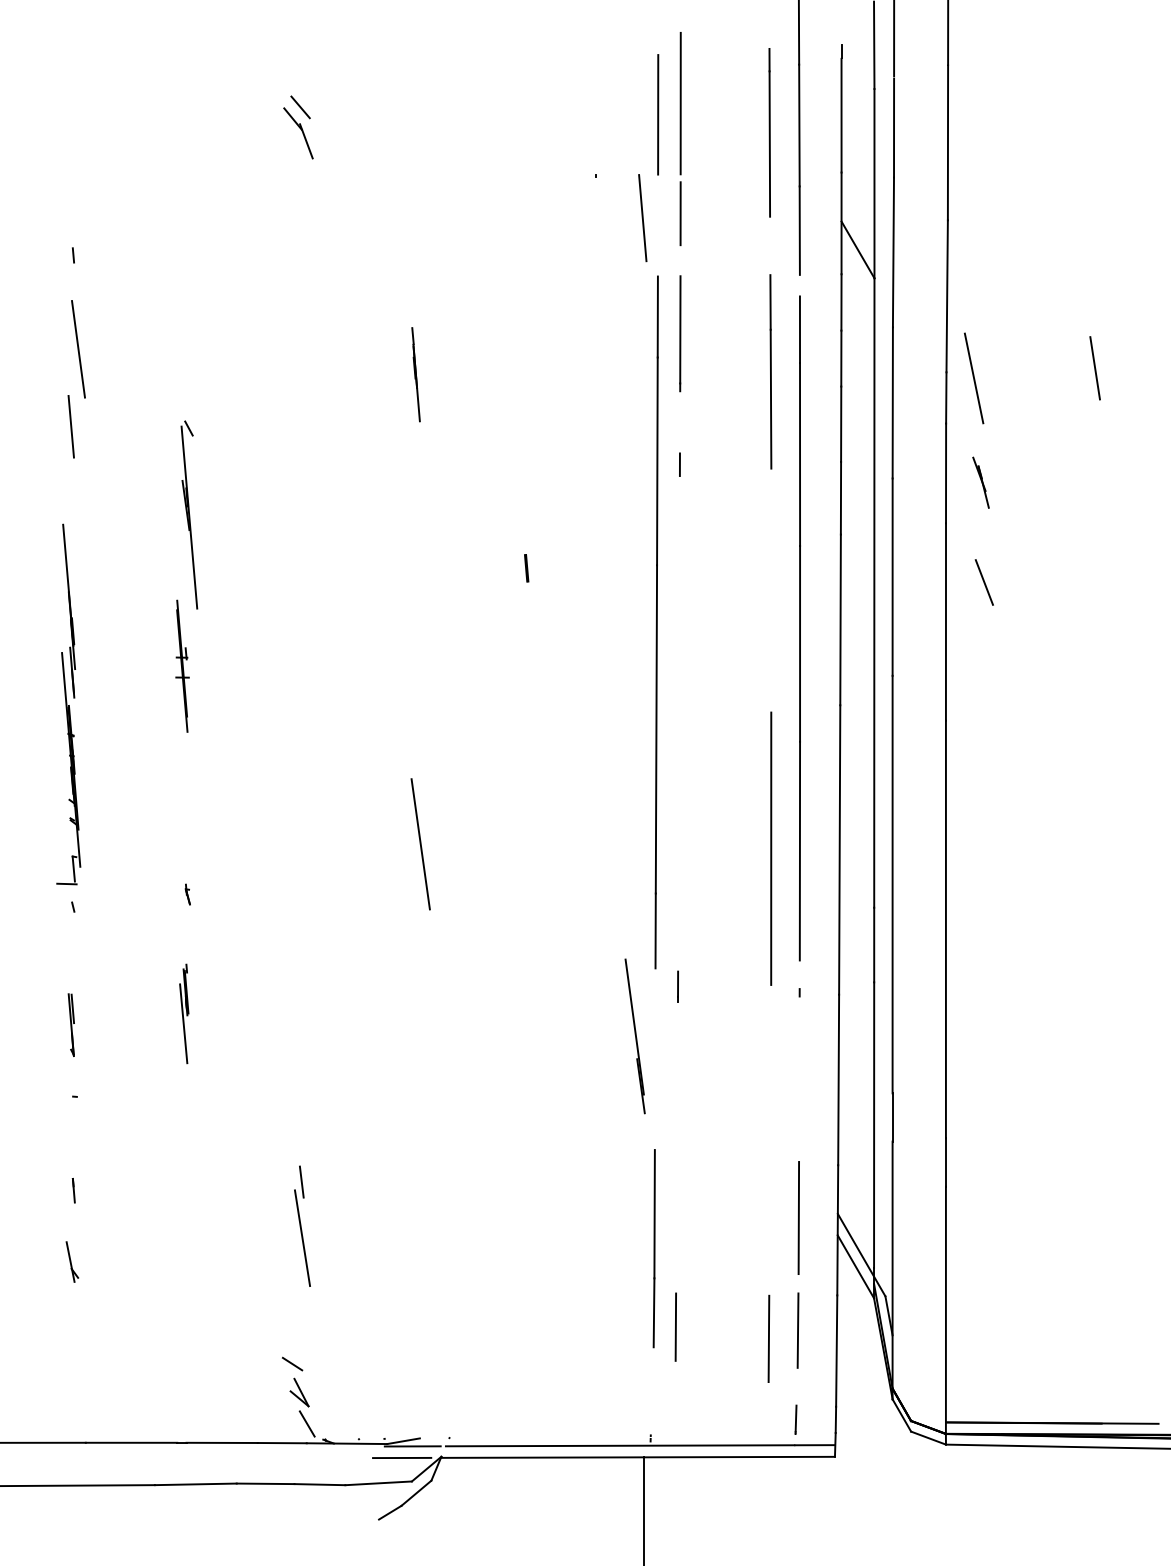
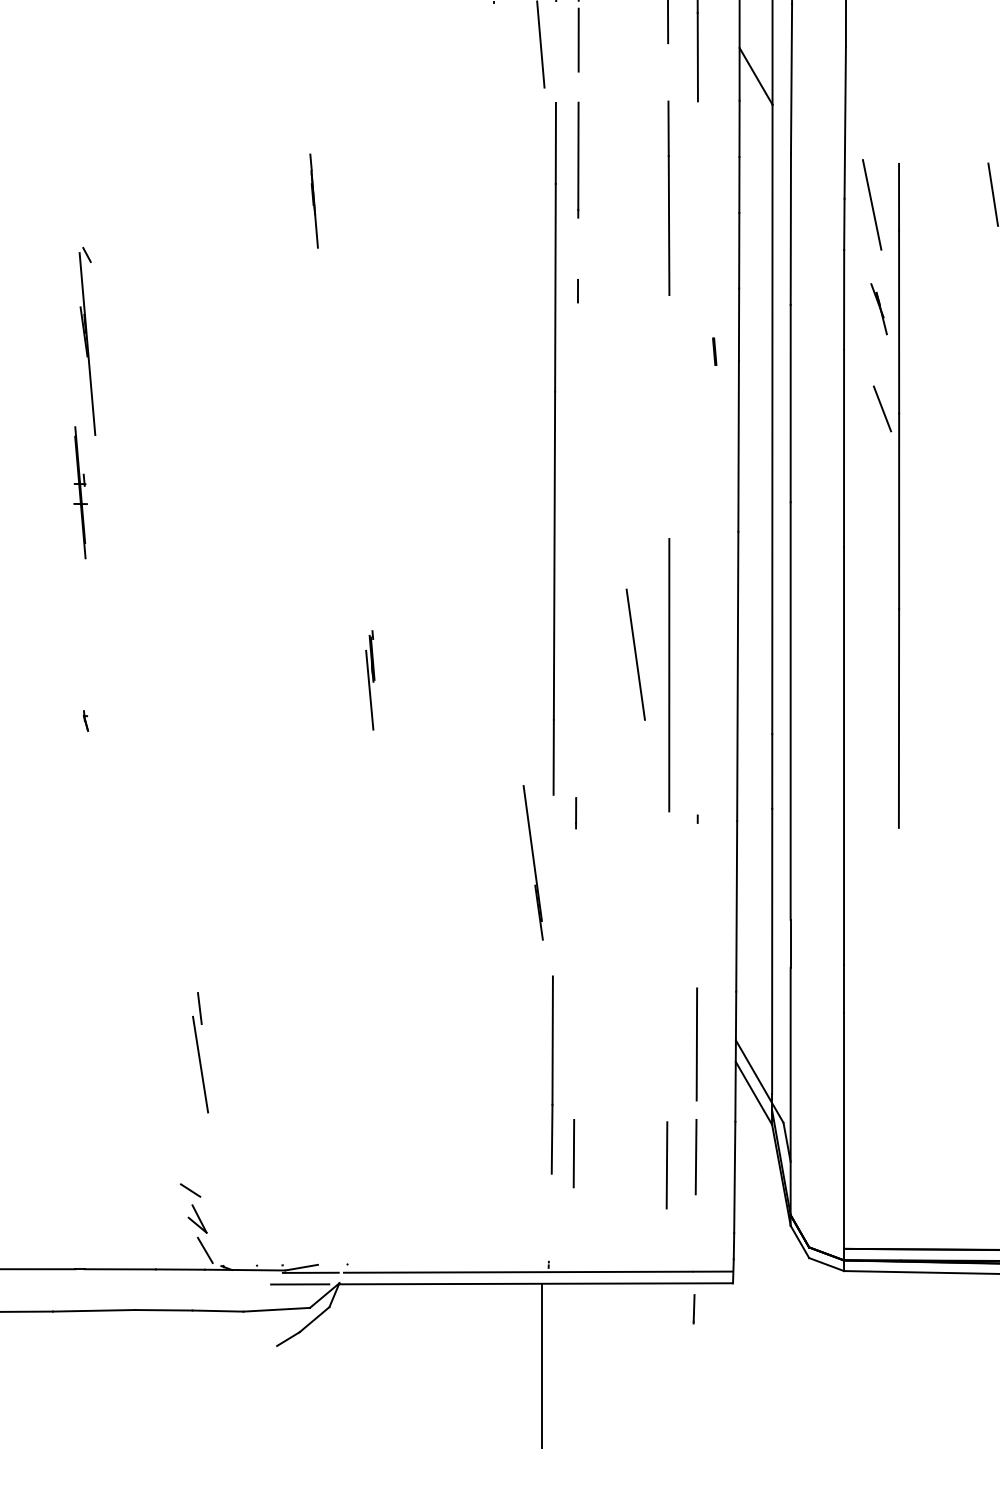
line: (526, 568) -> (714, 351), moved
line: (799, 628) -> (898, 495), moved
line: (420, 844) -> (635, 654), moved
part: (184, 1013) -> (370, 679), moved
line: (795, 1419) -> (693, 1308), moved

